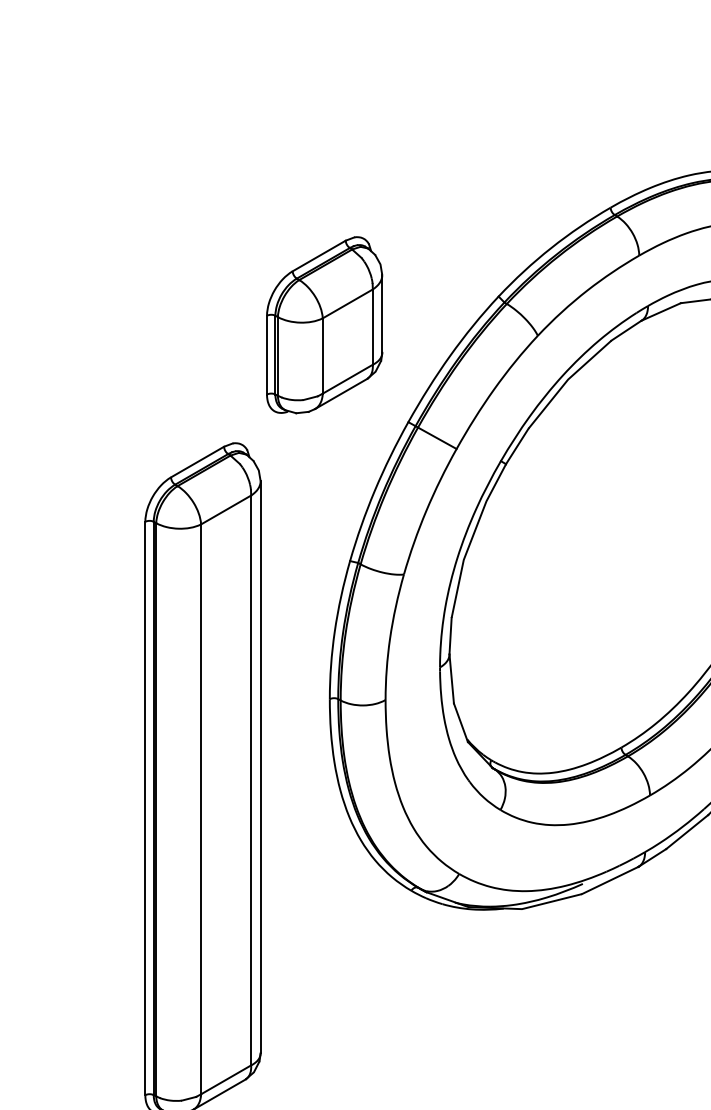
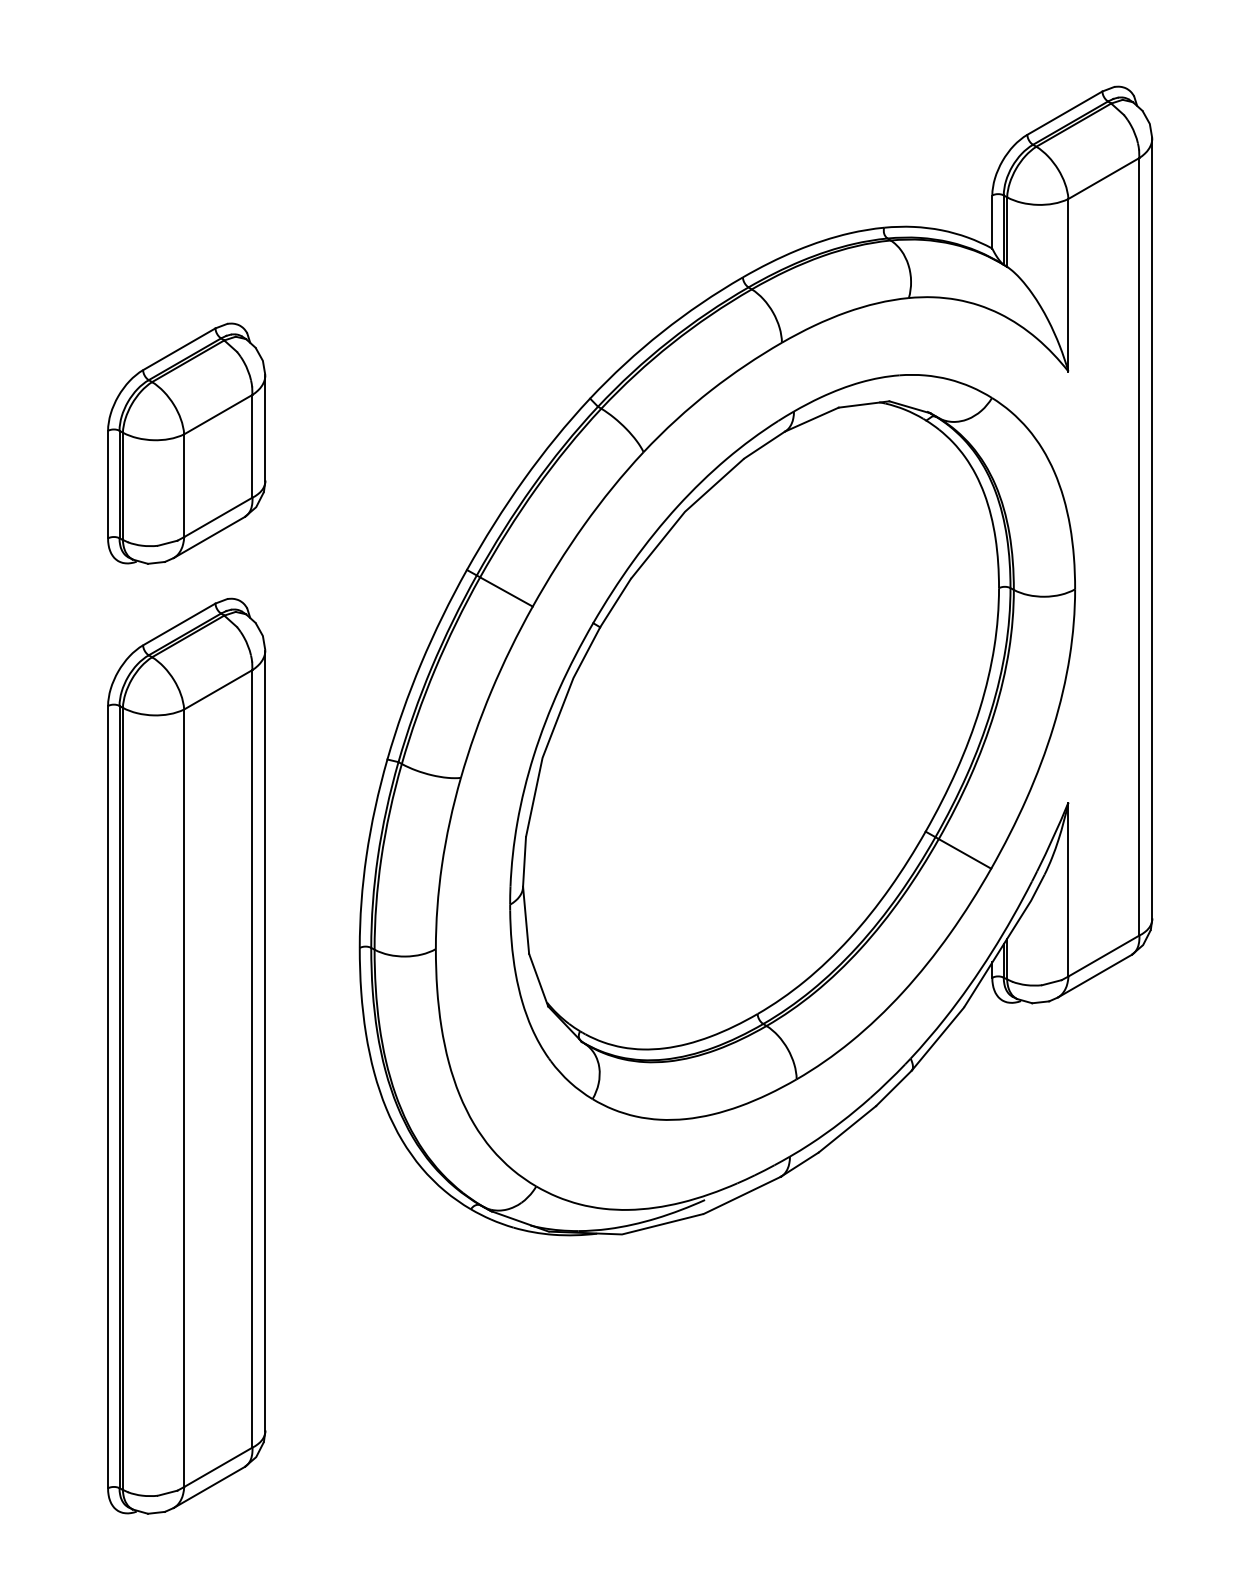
part: (324, 325) -> (186, 443), moved

